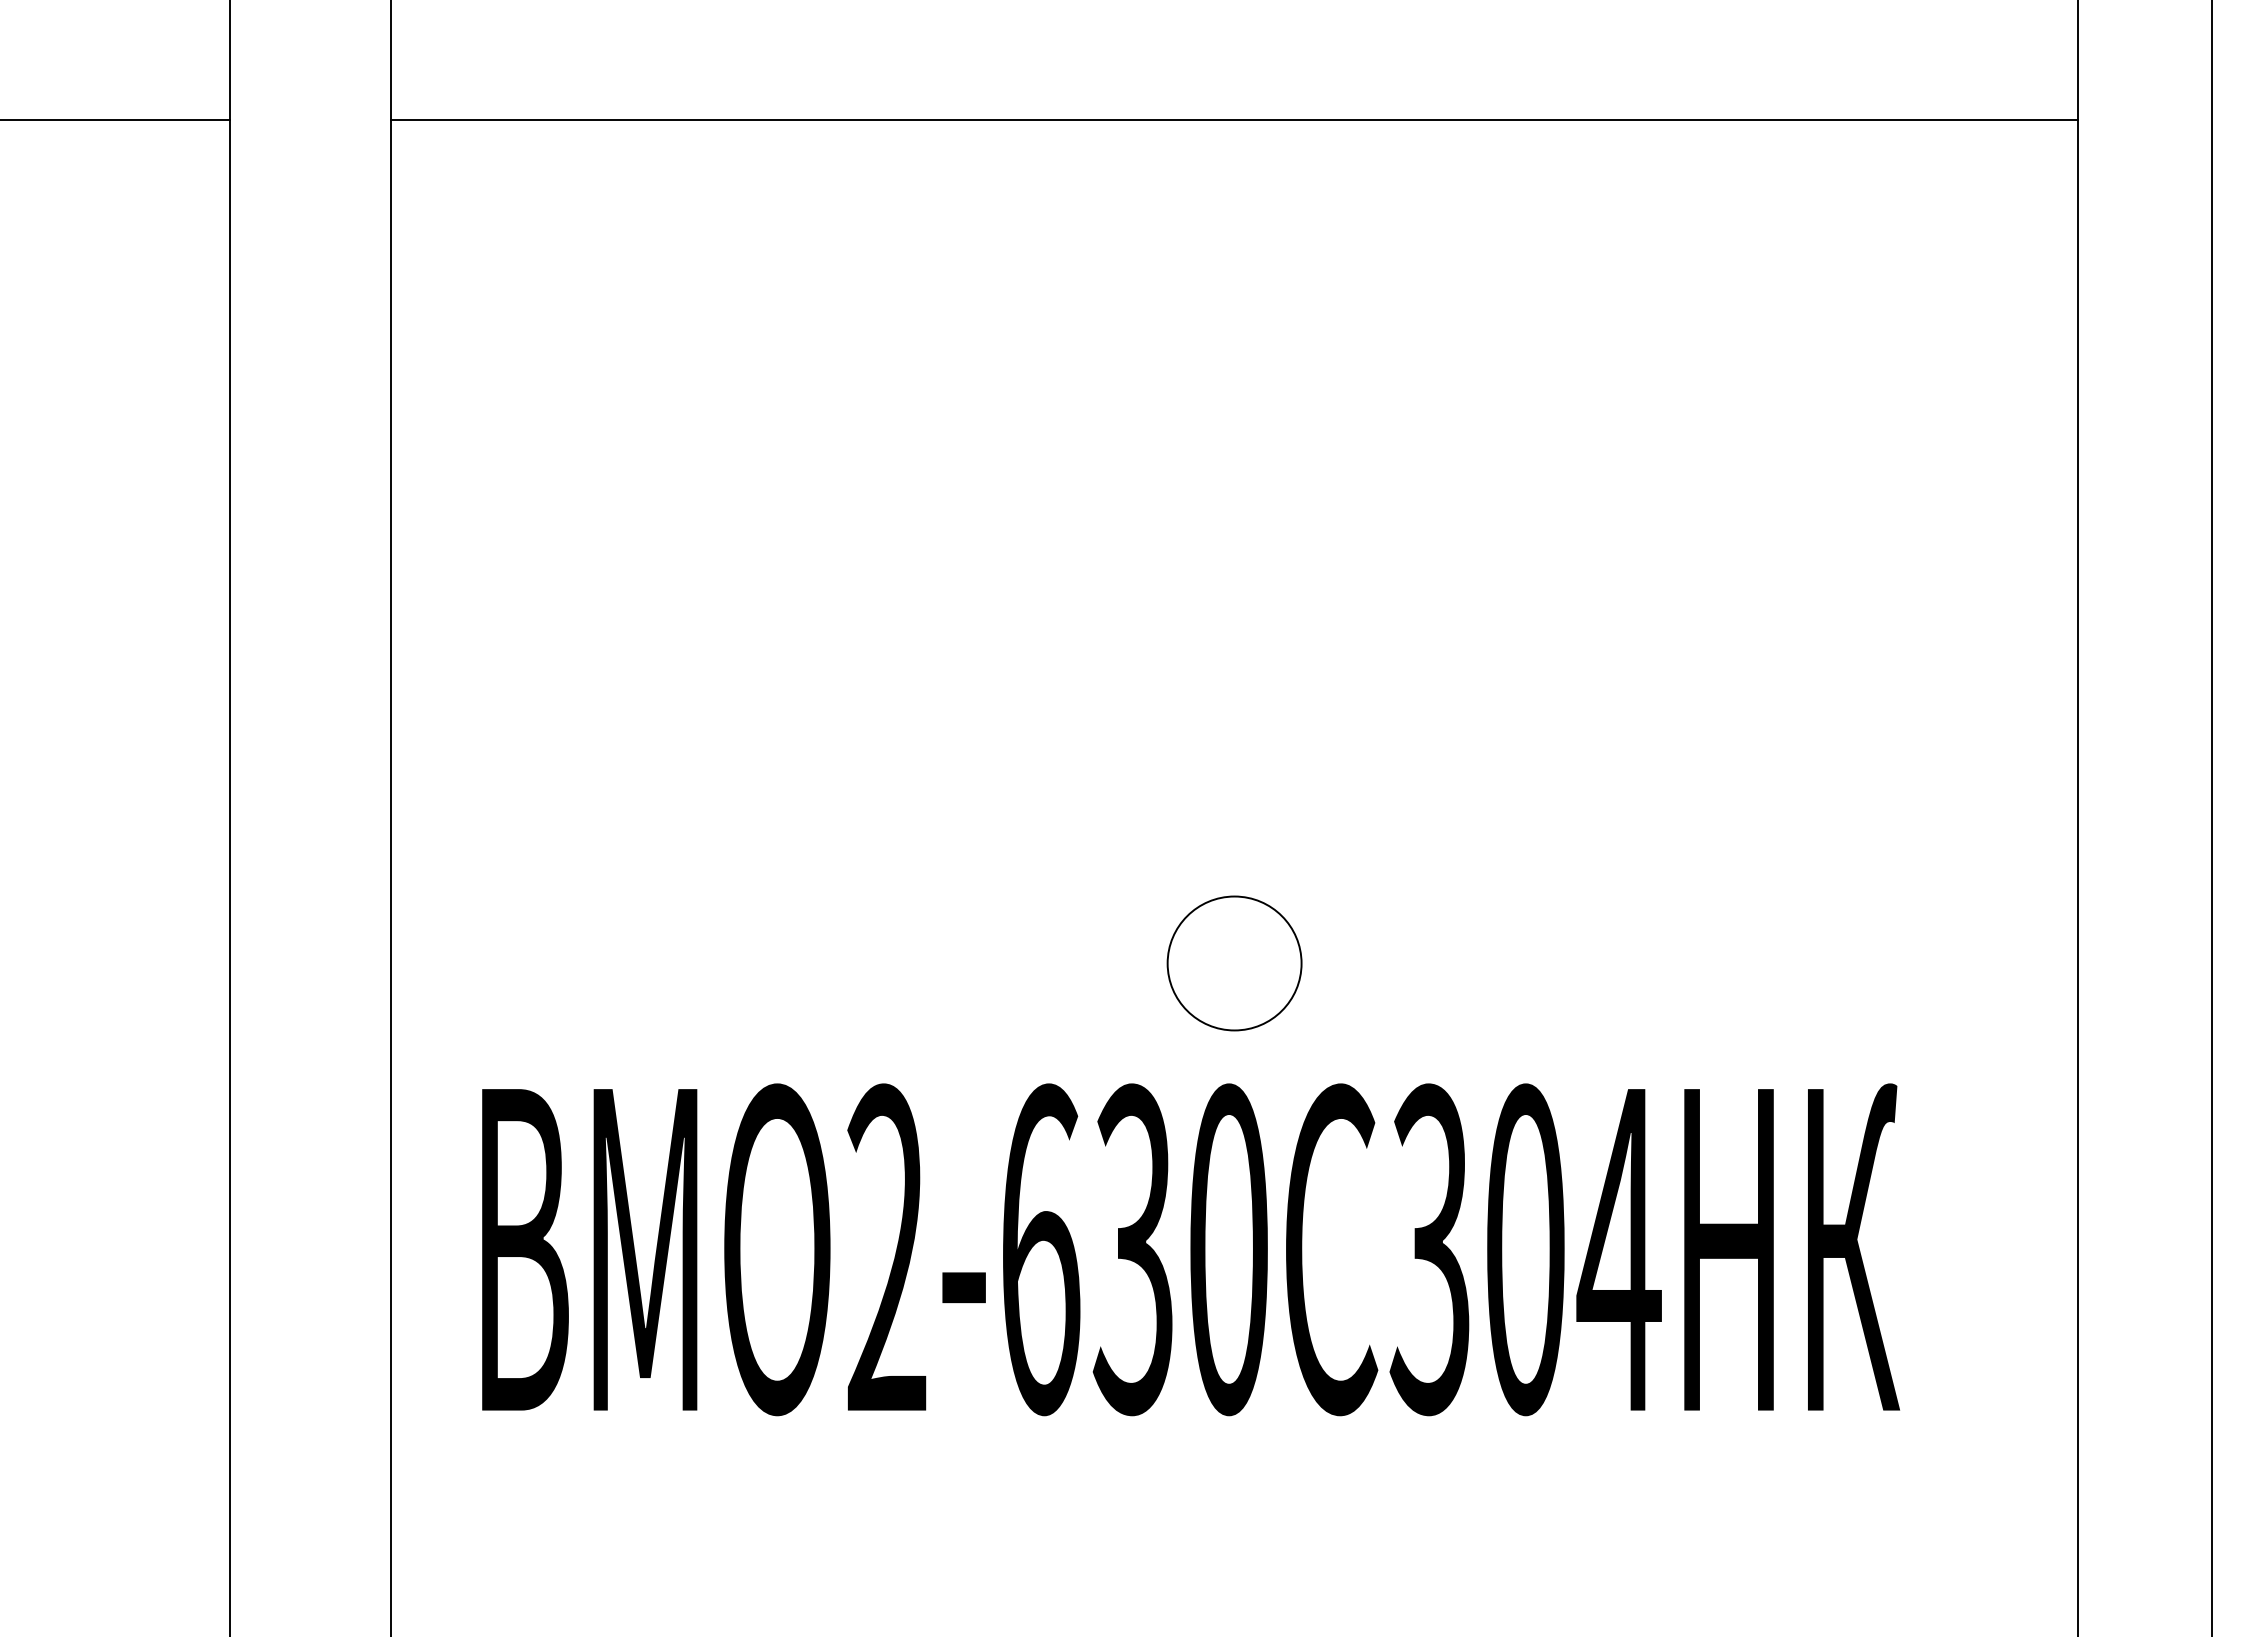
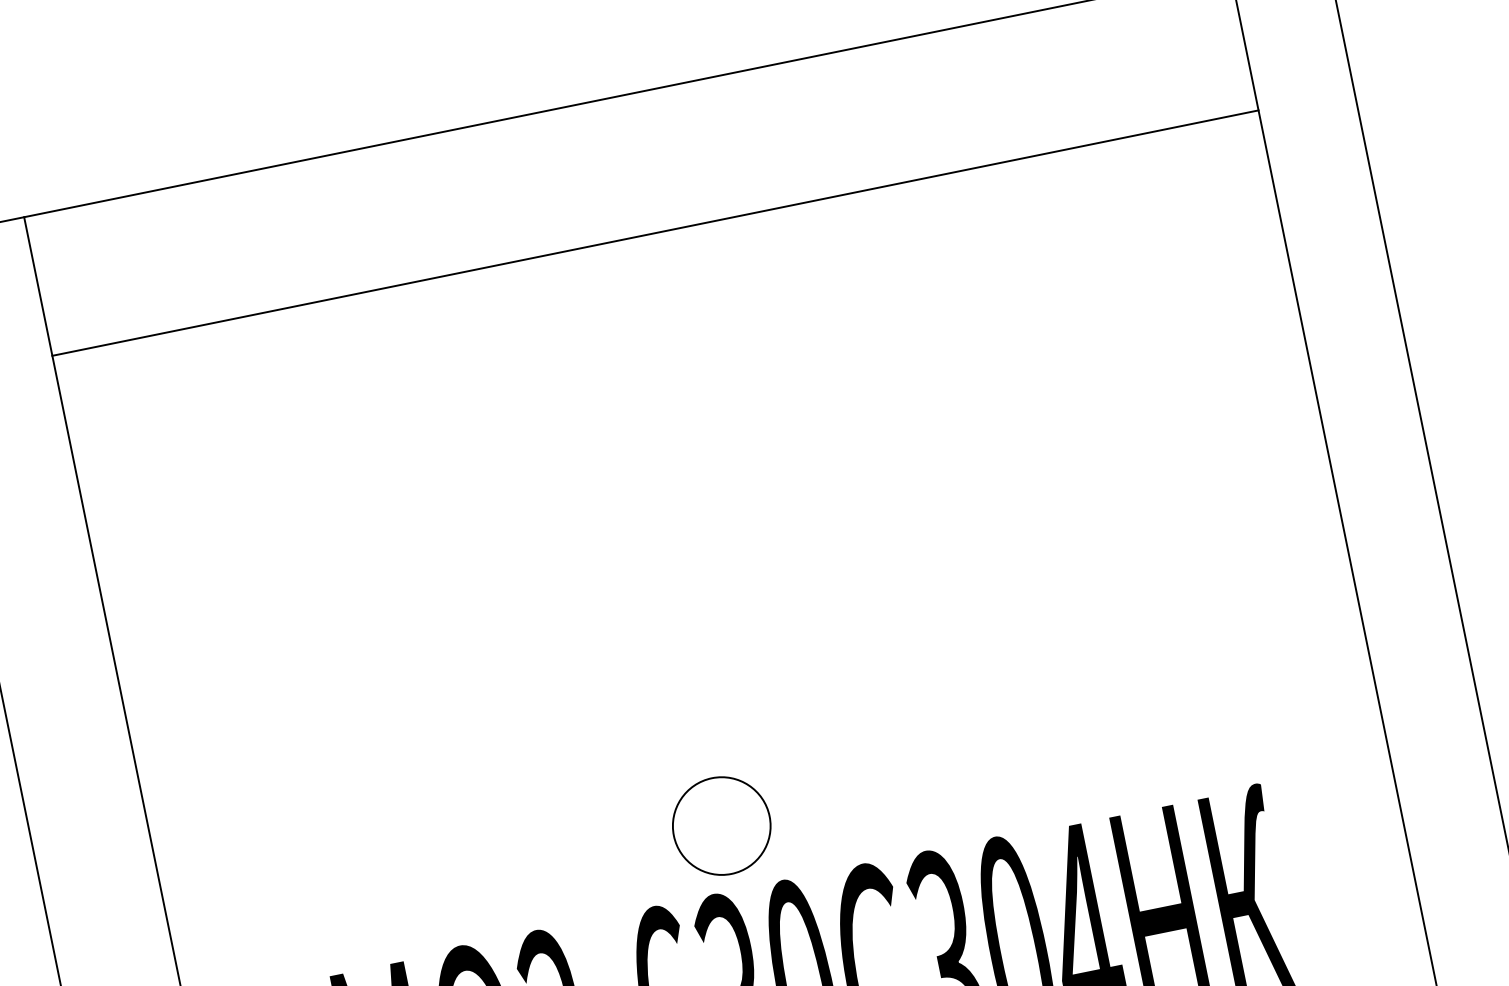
line: (1234, 119) -> (655, 232), moved
circle: (1234, 963) -> (721, 826), moved

